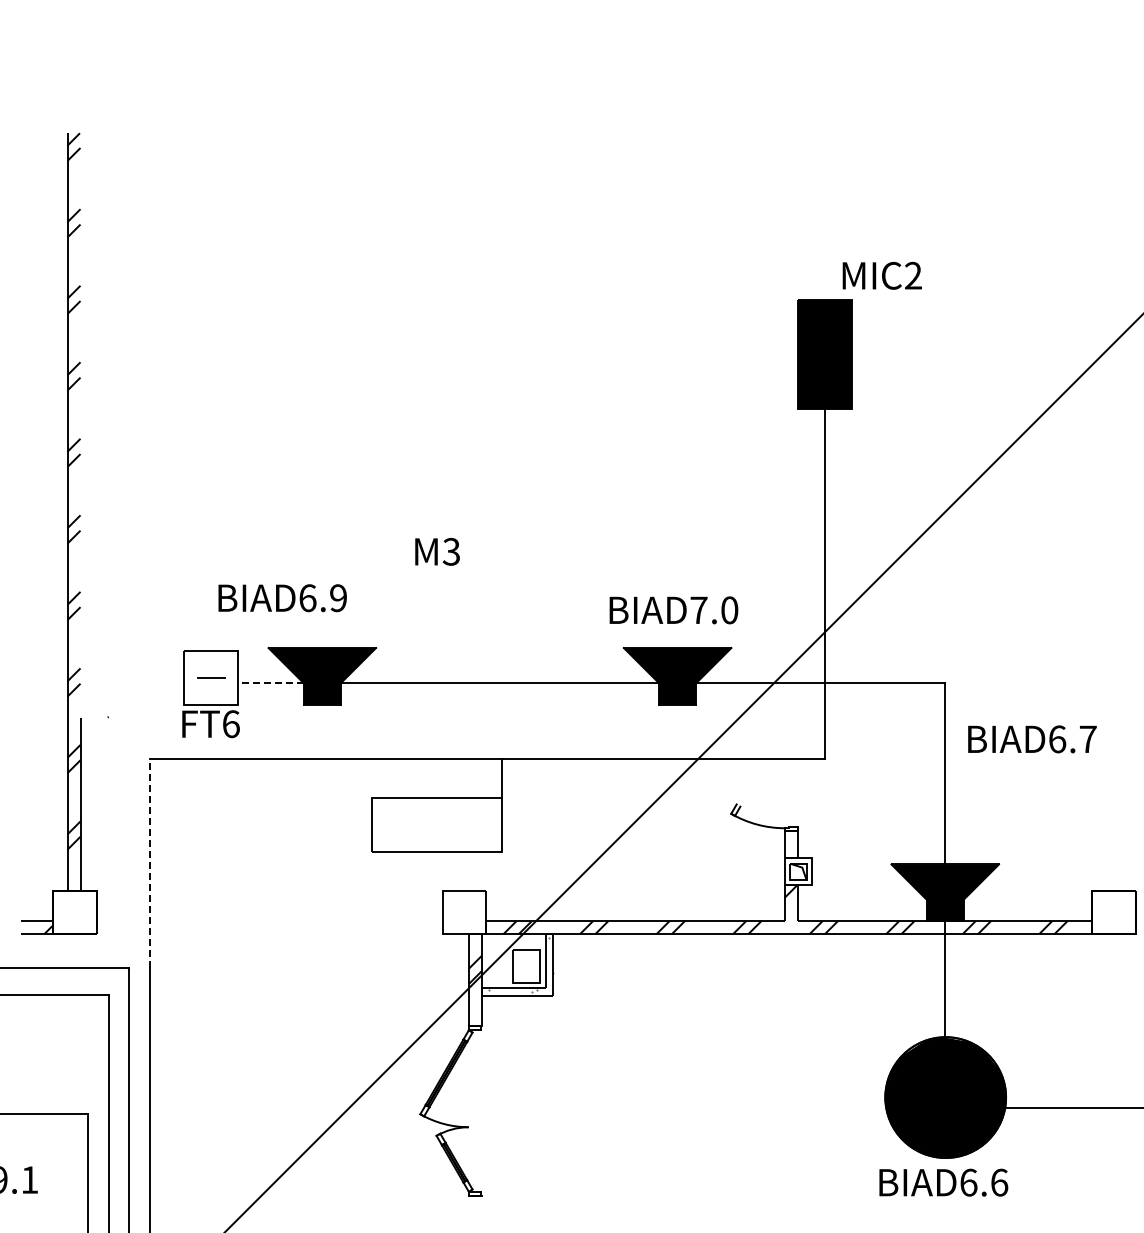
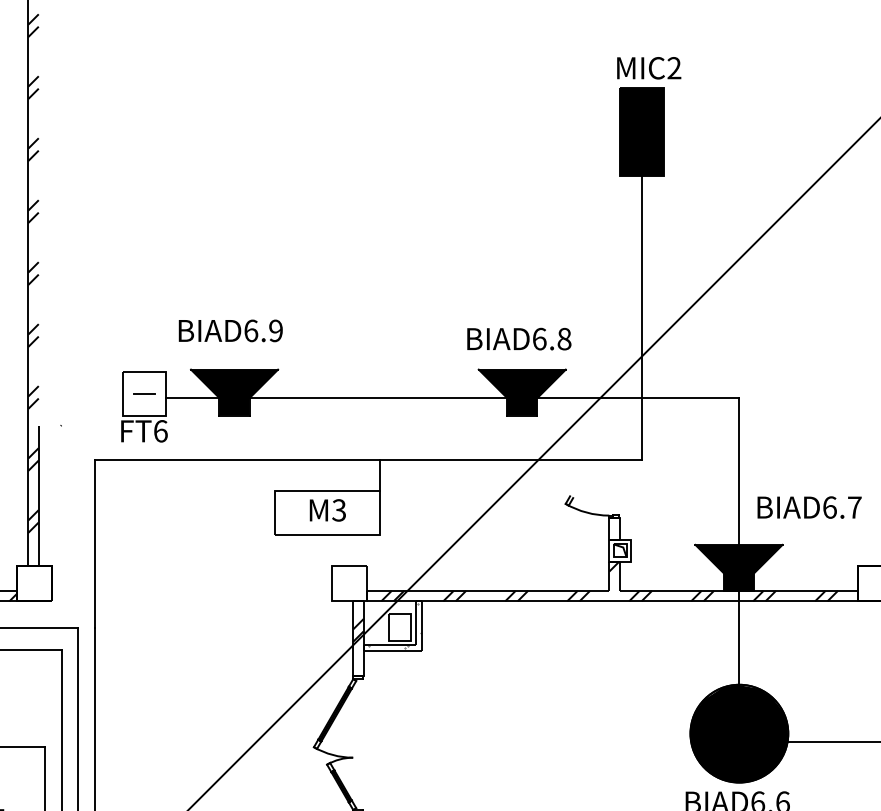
text: (881, 275) -> (648, 67), moved
text: (437, 551) -> (327, 510), moved
text: (282, 598) -> (230, 331), moved
text: (714, 610) -> (552, 339), BIAD7.0 -> BIAD6.8
line: (270, 683) -> (192, 398), dashed -> solid
text: (1032, 739) -> (809, 507), moved
line: (149, 862) -> (94, 543), dashed -> solid

